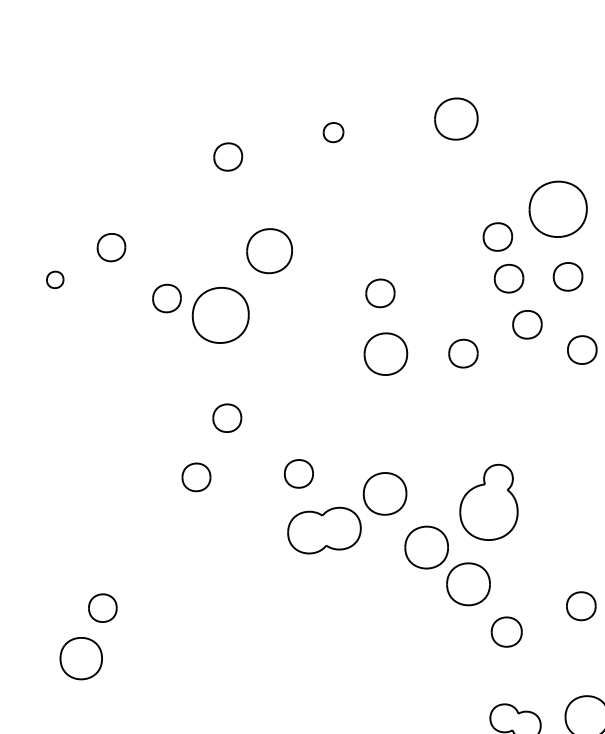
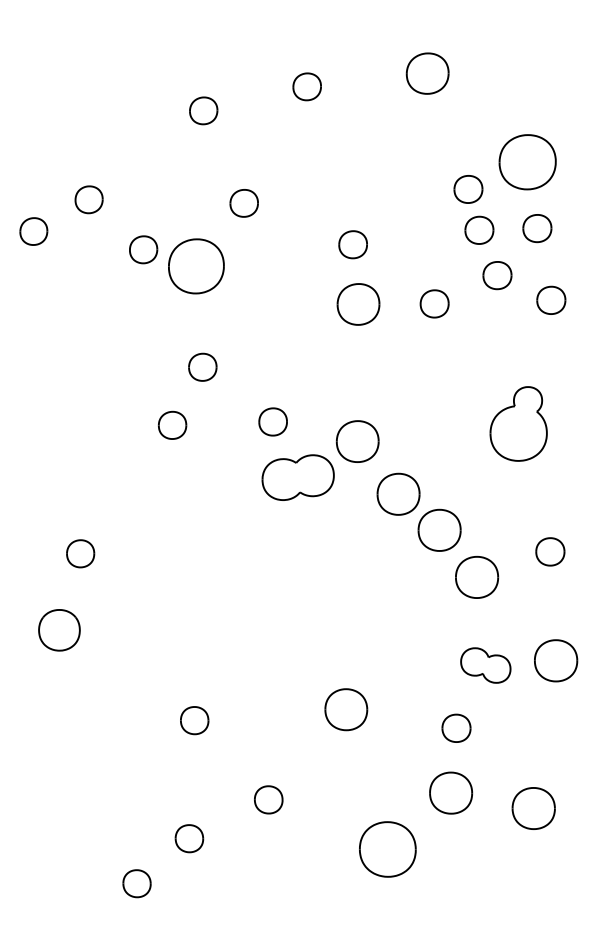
part: (332, 132) -> (306, 86), size x1.43
part: (268, 251) -> (243, 203), size x0.62
part: (54, 279) -> (33, 231), size x1.67
part: (488, 501) -> (518, 423), moved
part: (507, 631) -> (477, 576), size x1.43
part: (81, 658) -> (59, 630), moved

